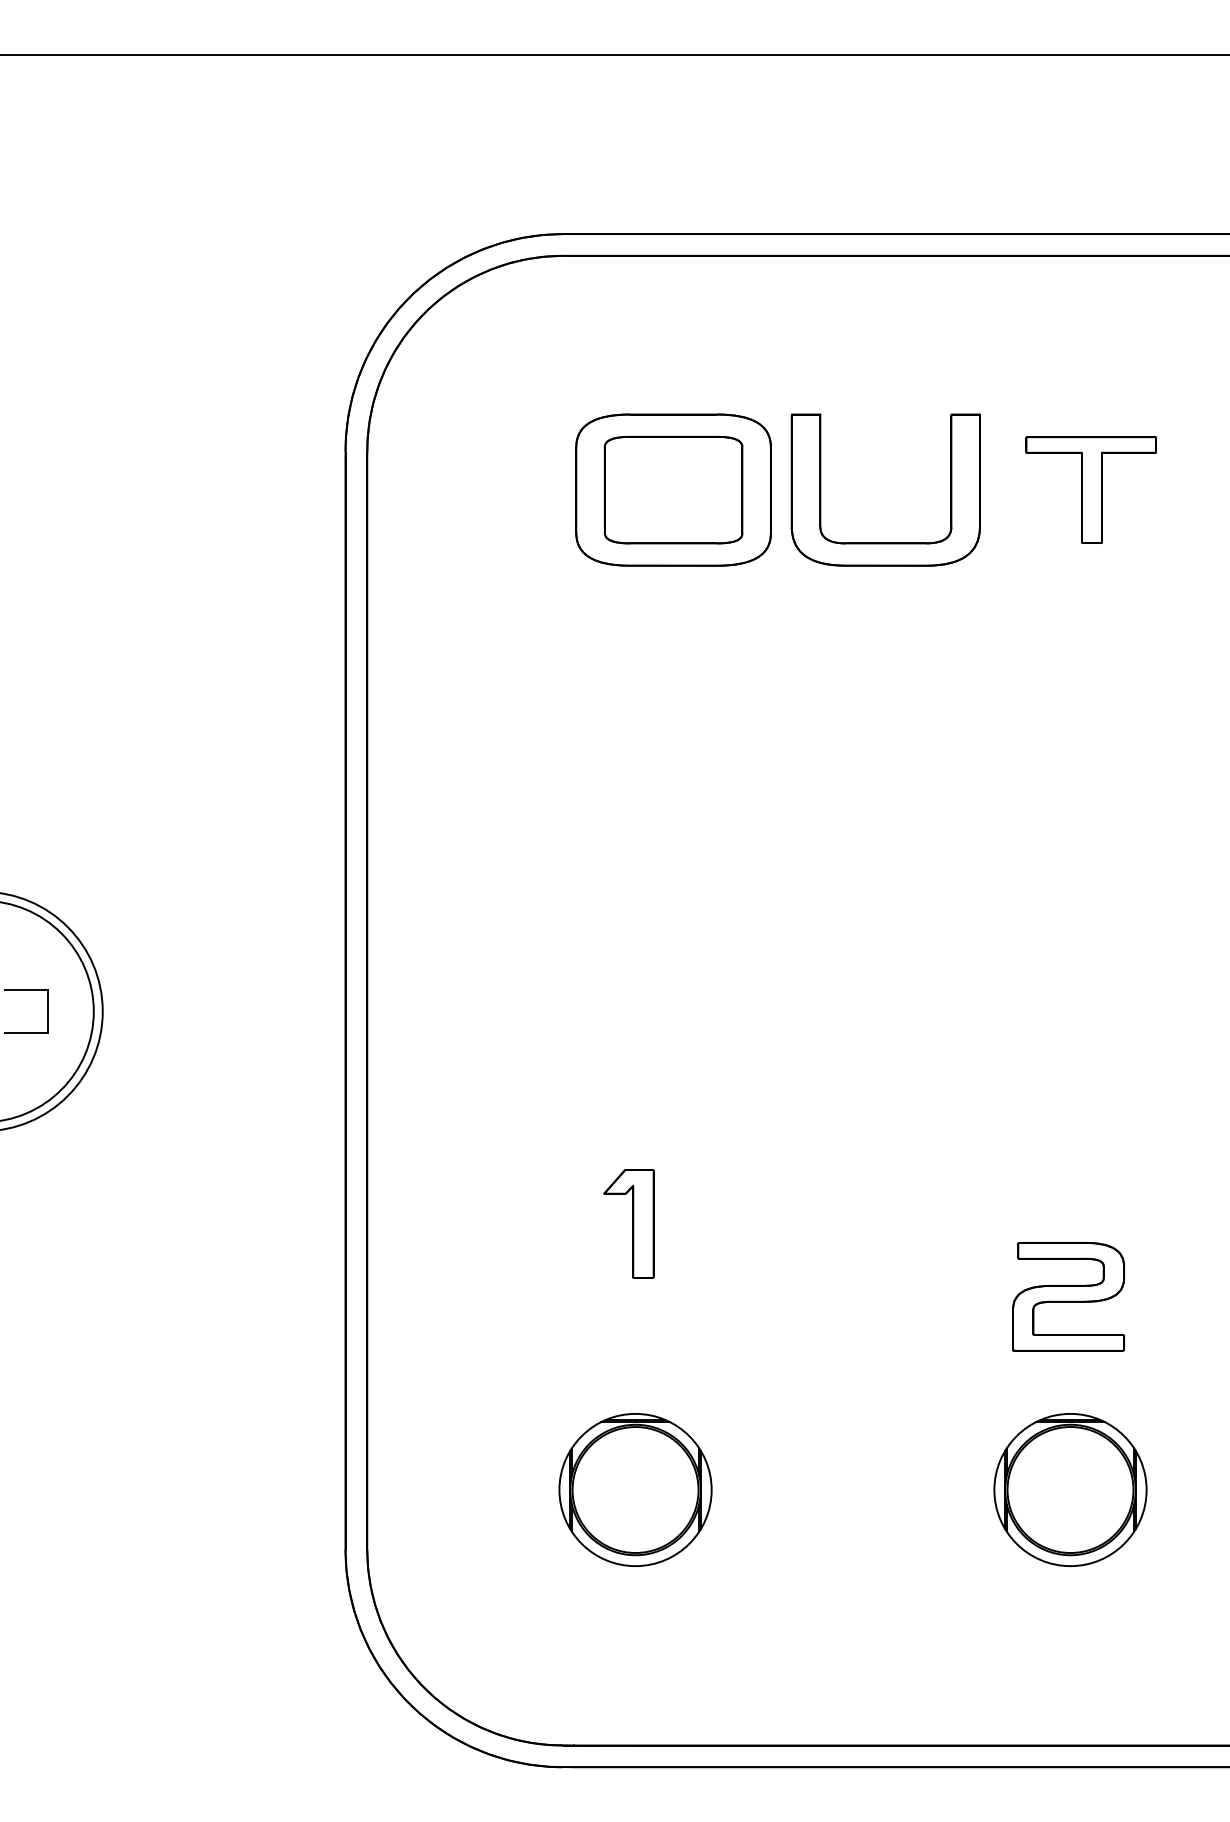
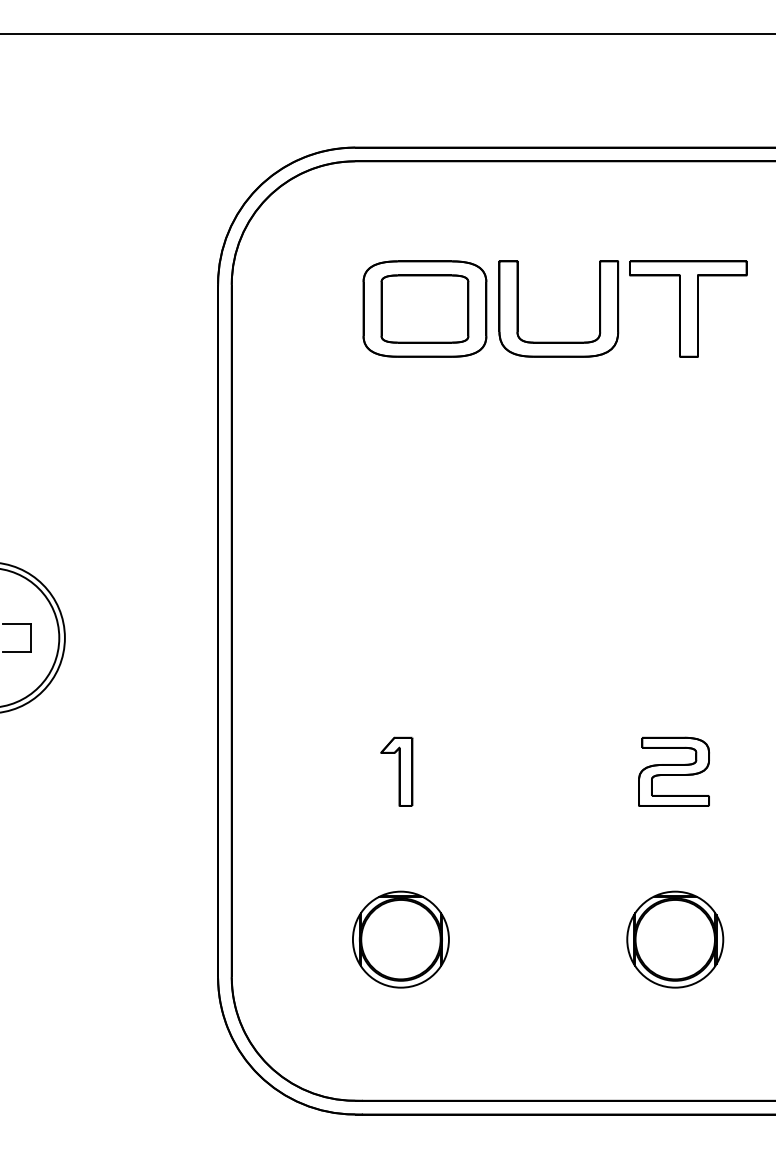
part: (1091, 489) -> (688, 308), size x1.43
part: (1067, 1296) -> (673, 771), moved

